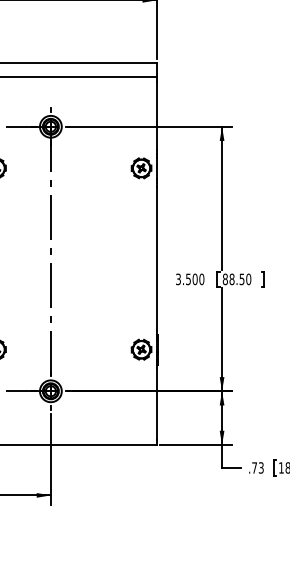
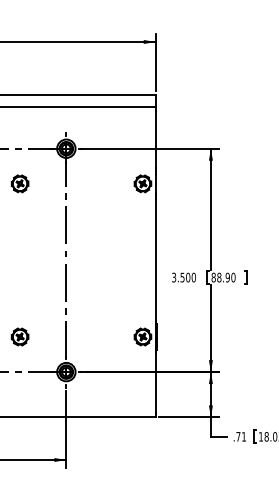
text: (241, 279) -> (227, 277), 88.50 -> 88.90
text: (261, 467) -> (244, 436), .73 -> .71

